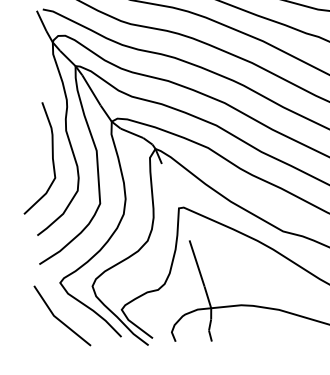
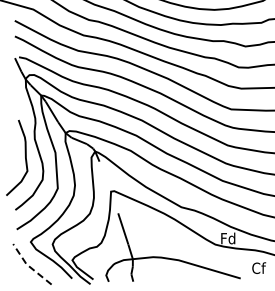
line: (56, 319) -> (28, 266), solid -> dashed

